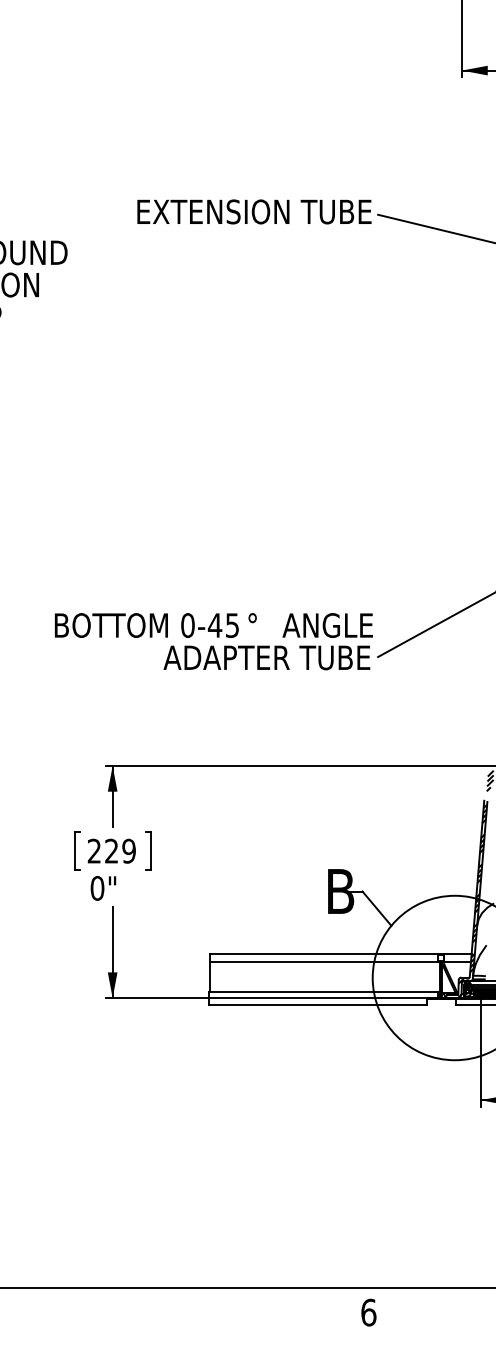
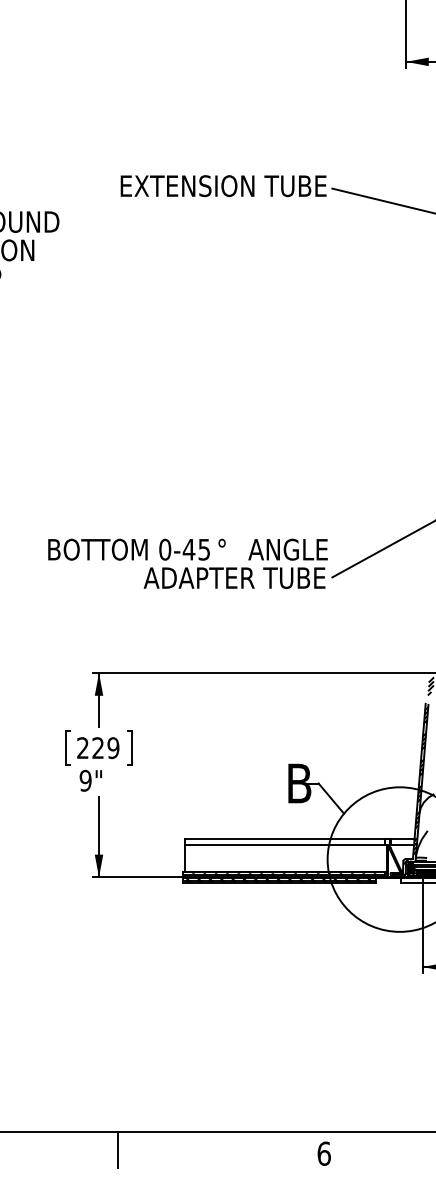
text: (97, 888) -> (85, 780), 0" -> 9"
hatch: (322, 997) -> (283, 876), added
line: (134, 1308) -> (118, 1150), added

